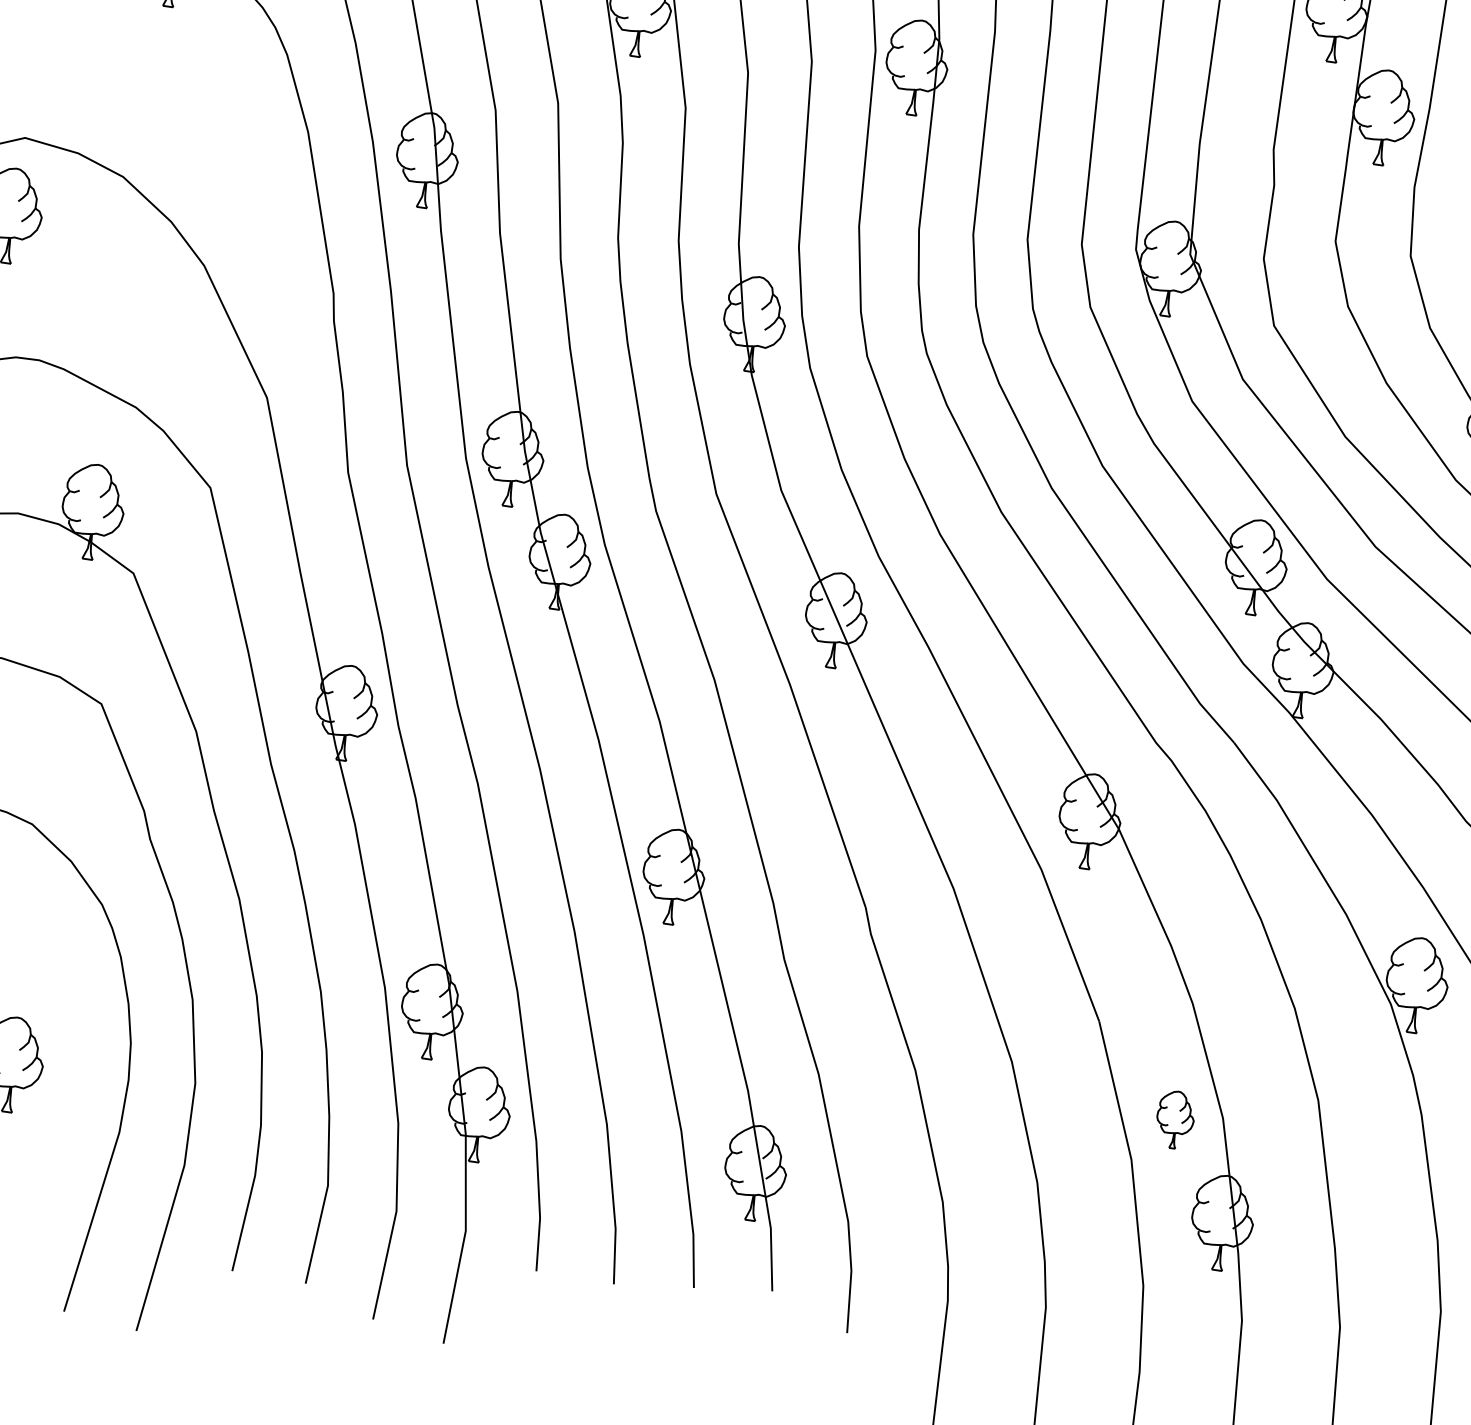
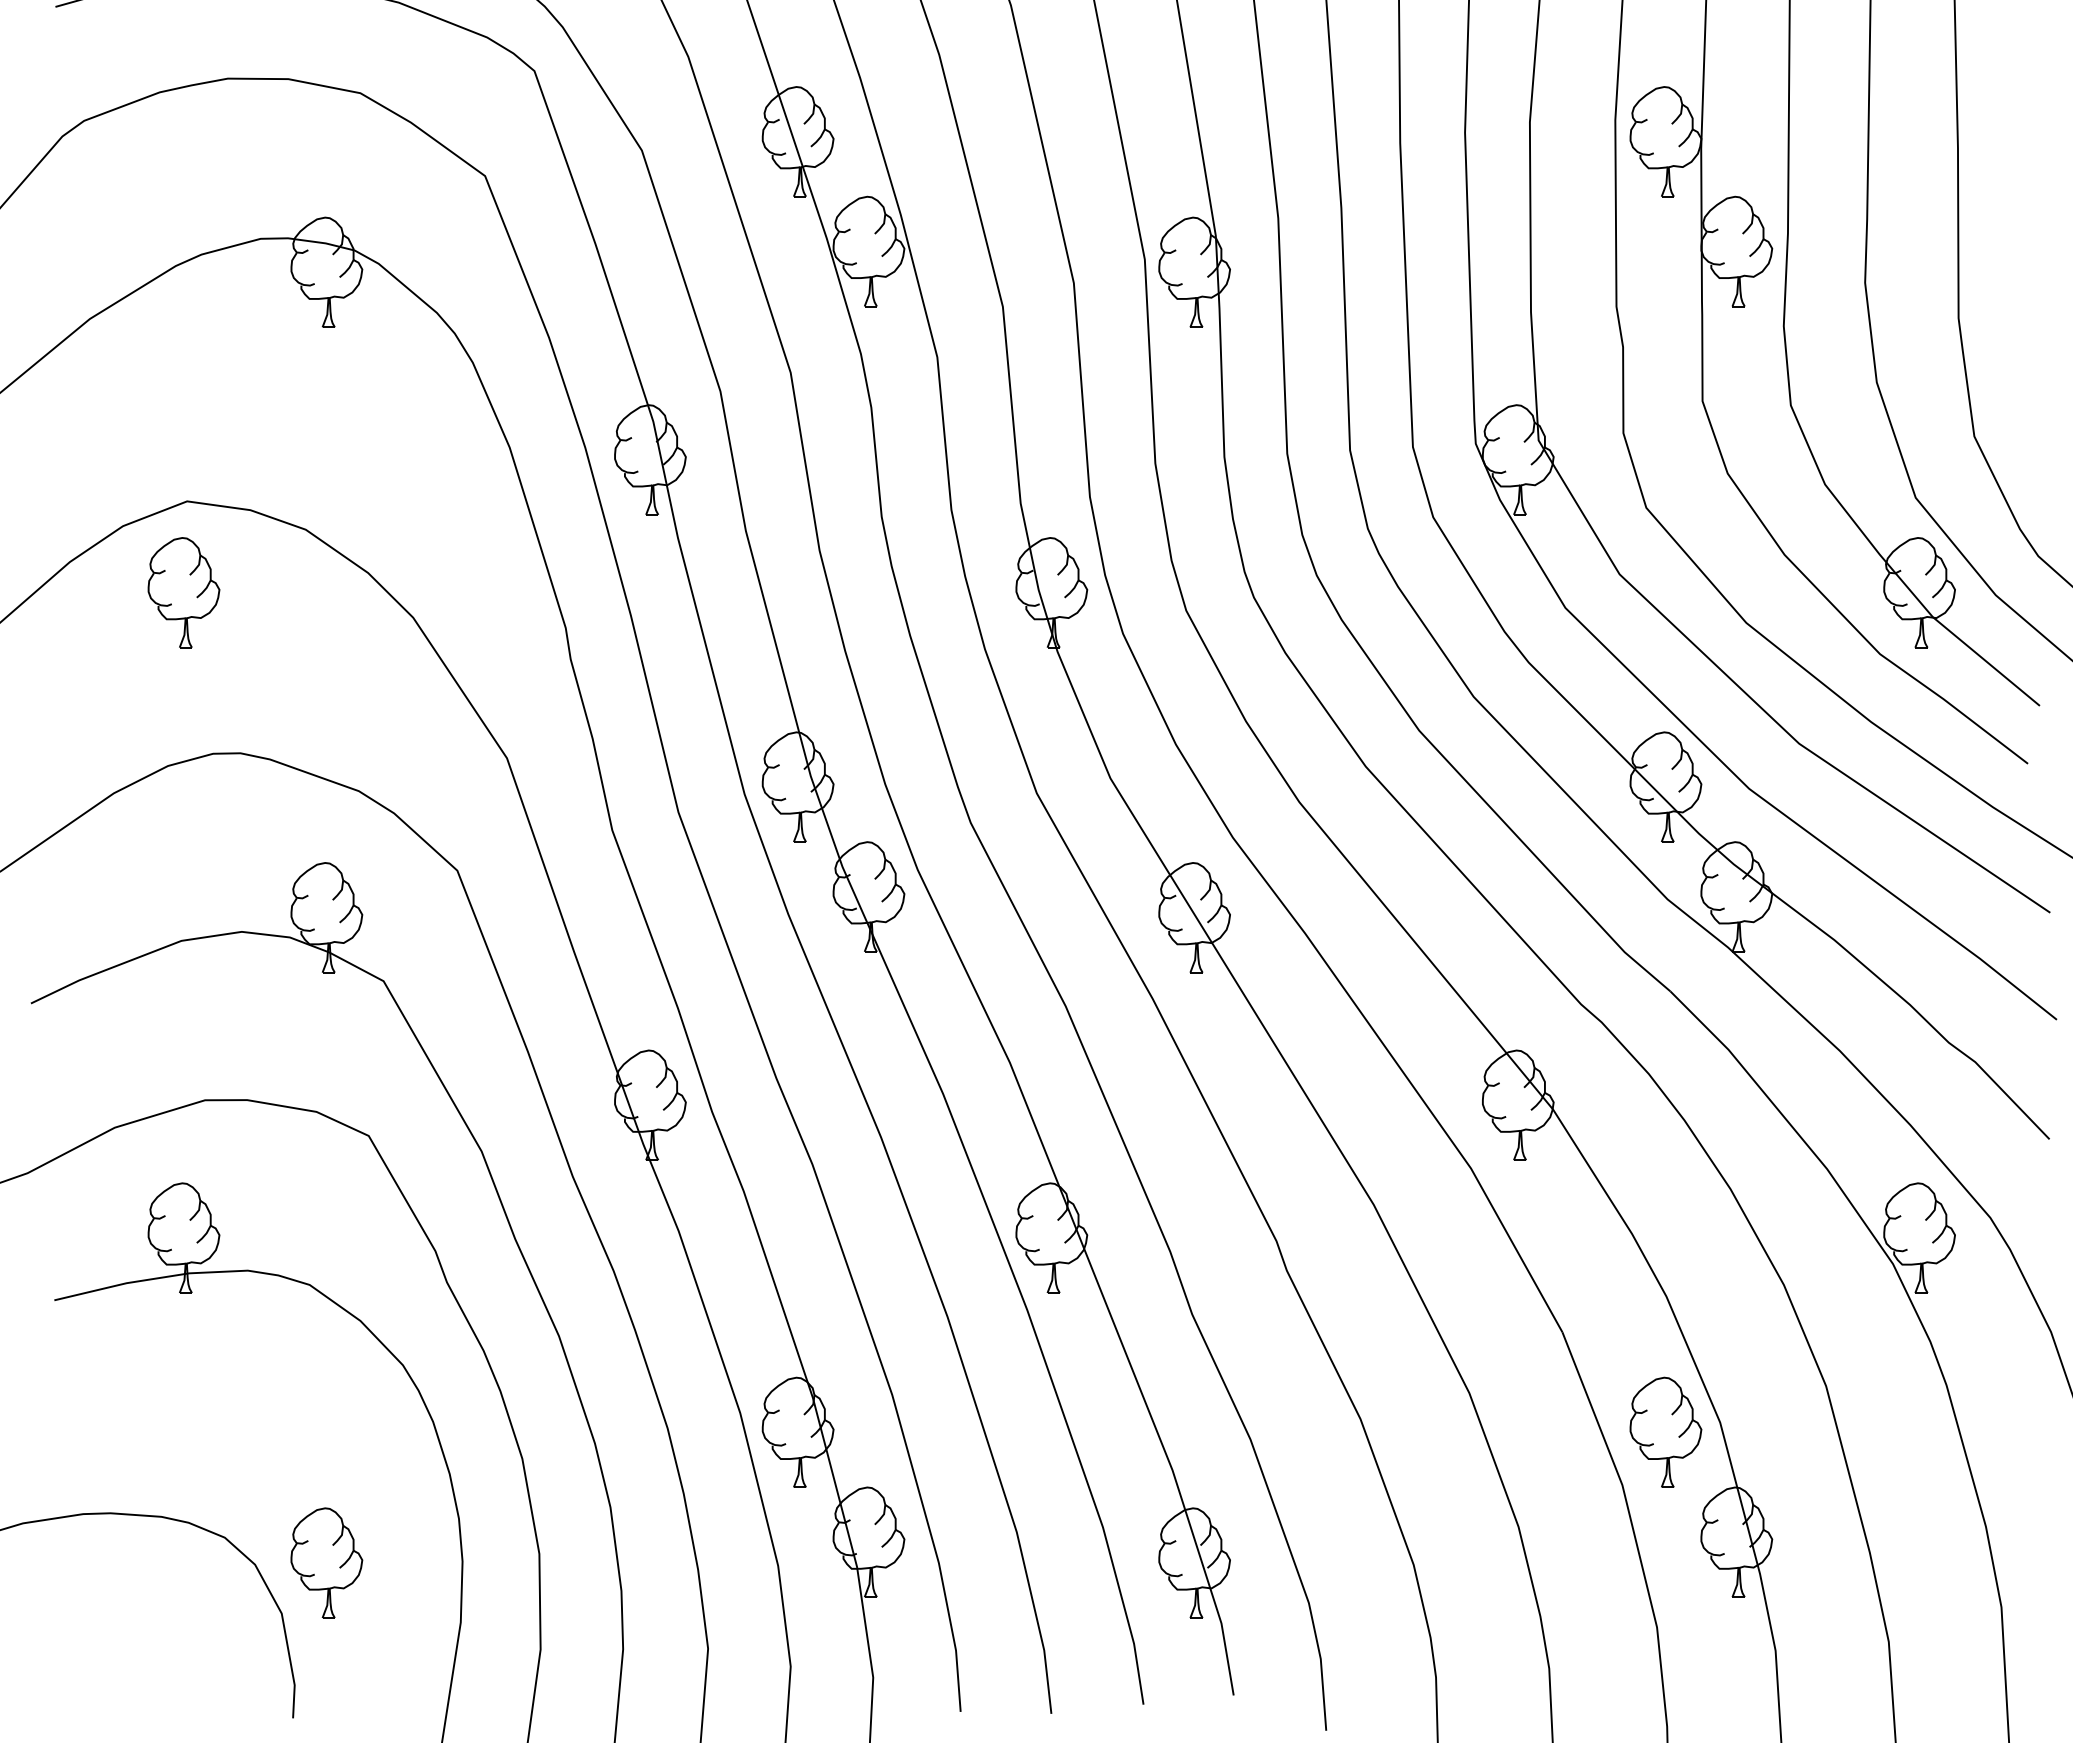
part: (1175, 1119) -> (1665, 1431), size x1.67

